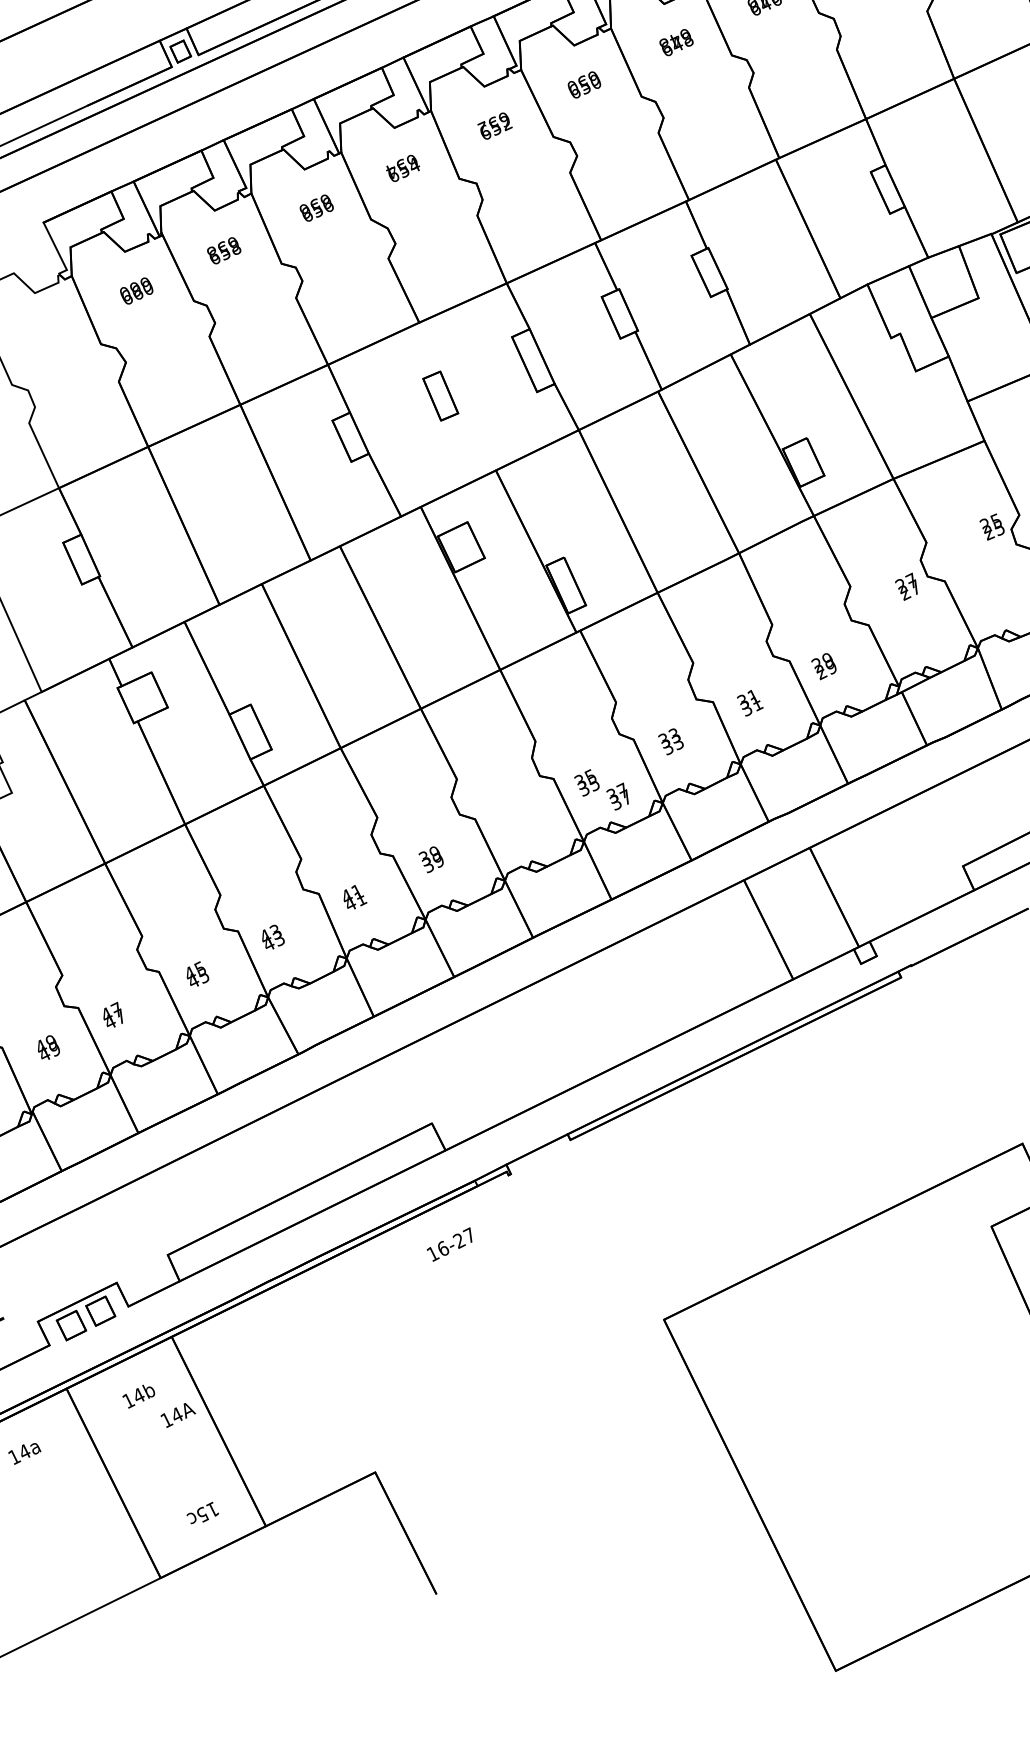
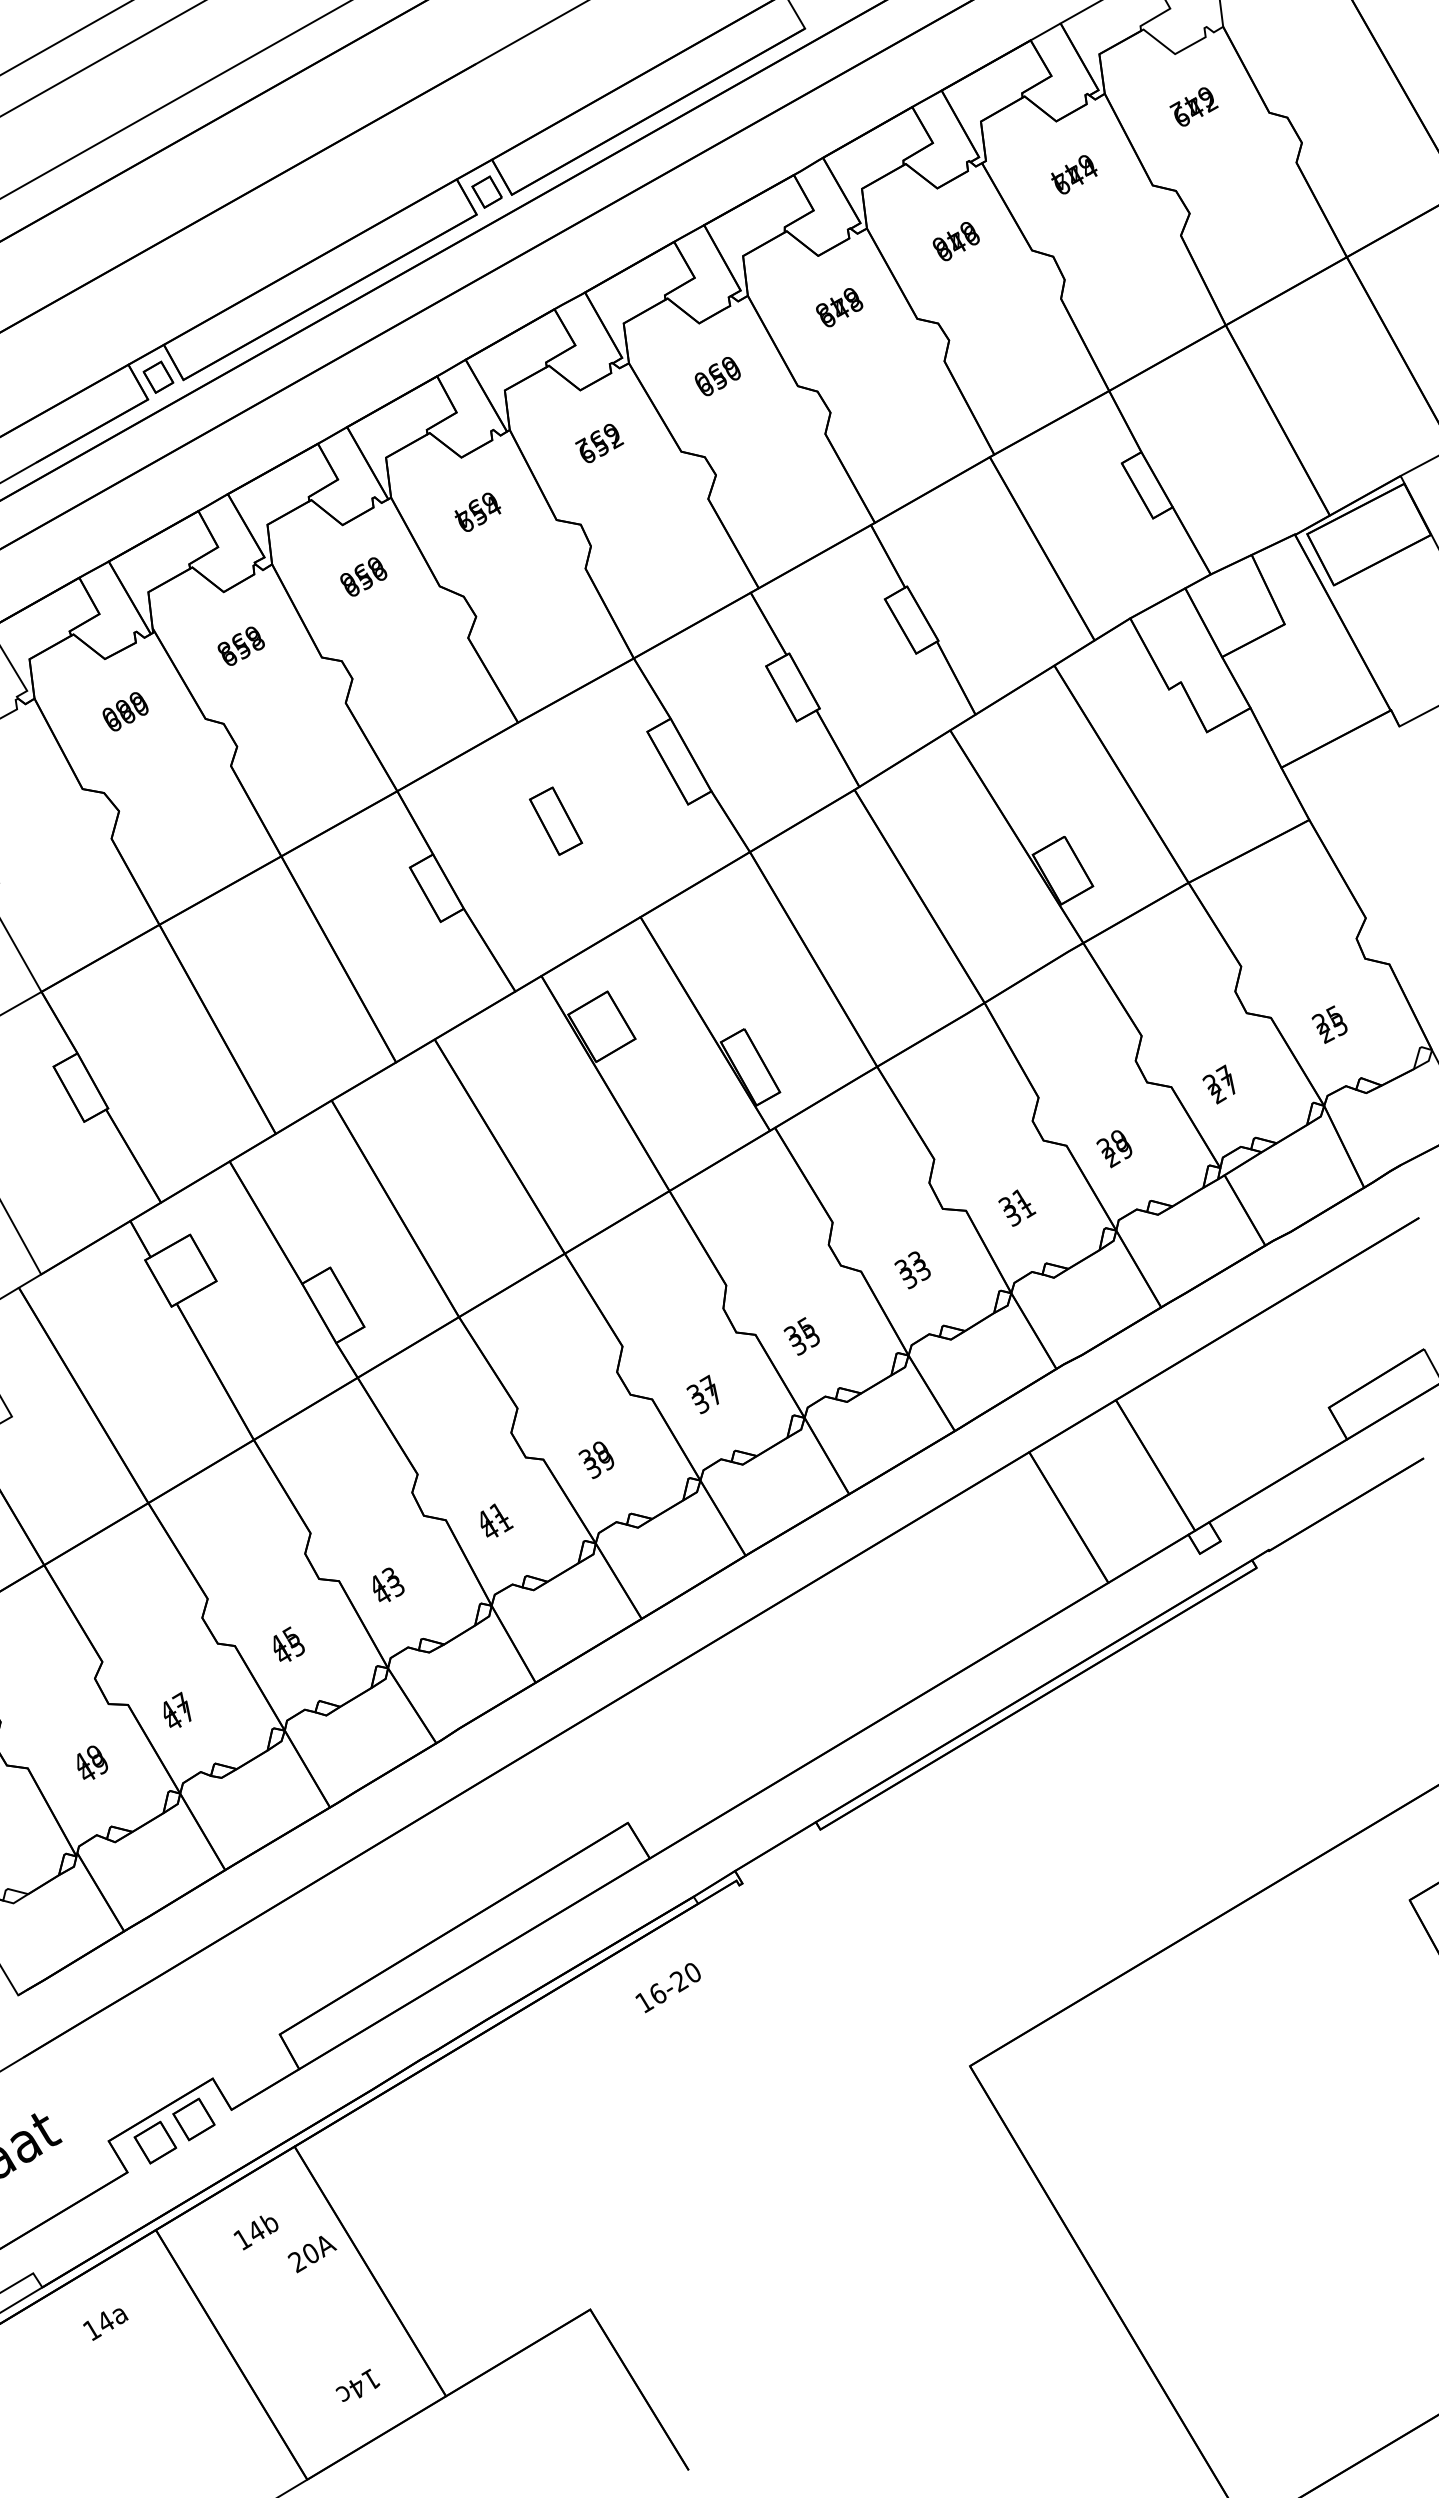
text: (991, 526) -> (1329, 1024), moved
text: (906, 586) -> (1218, 1084), moved
text: (617, 796) -> (702, 1394), moved
text: (468, 1234) -> (691, 1971), 16-27 -> 16-20
text: (171, 1418) -> (303, 2258), 14A -> 20A
text: (203, 1514) -> (358, 2387), 15c -> 14c

